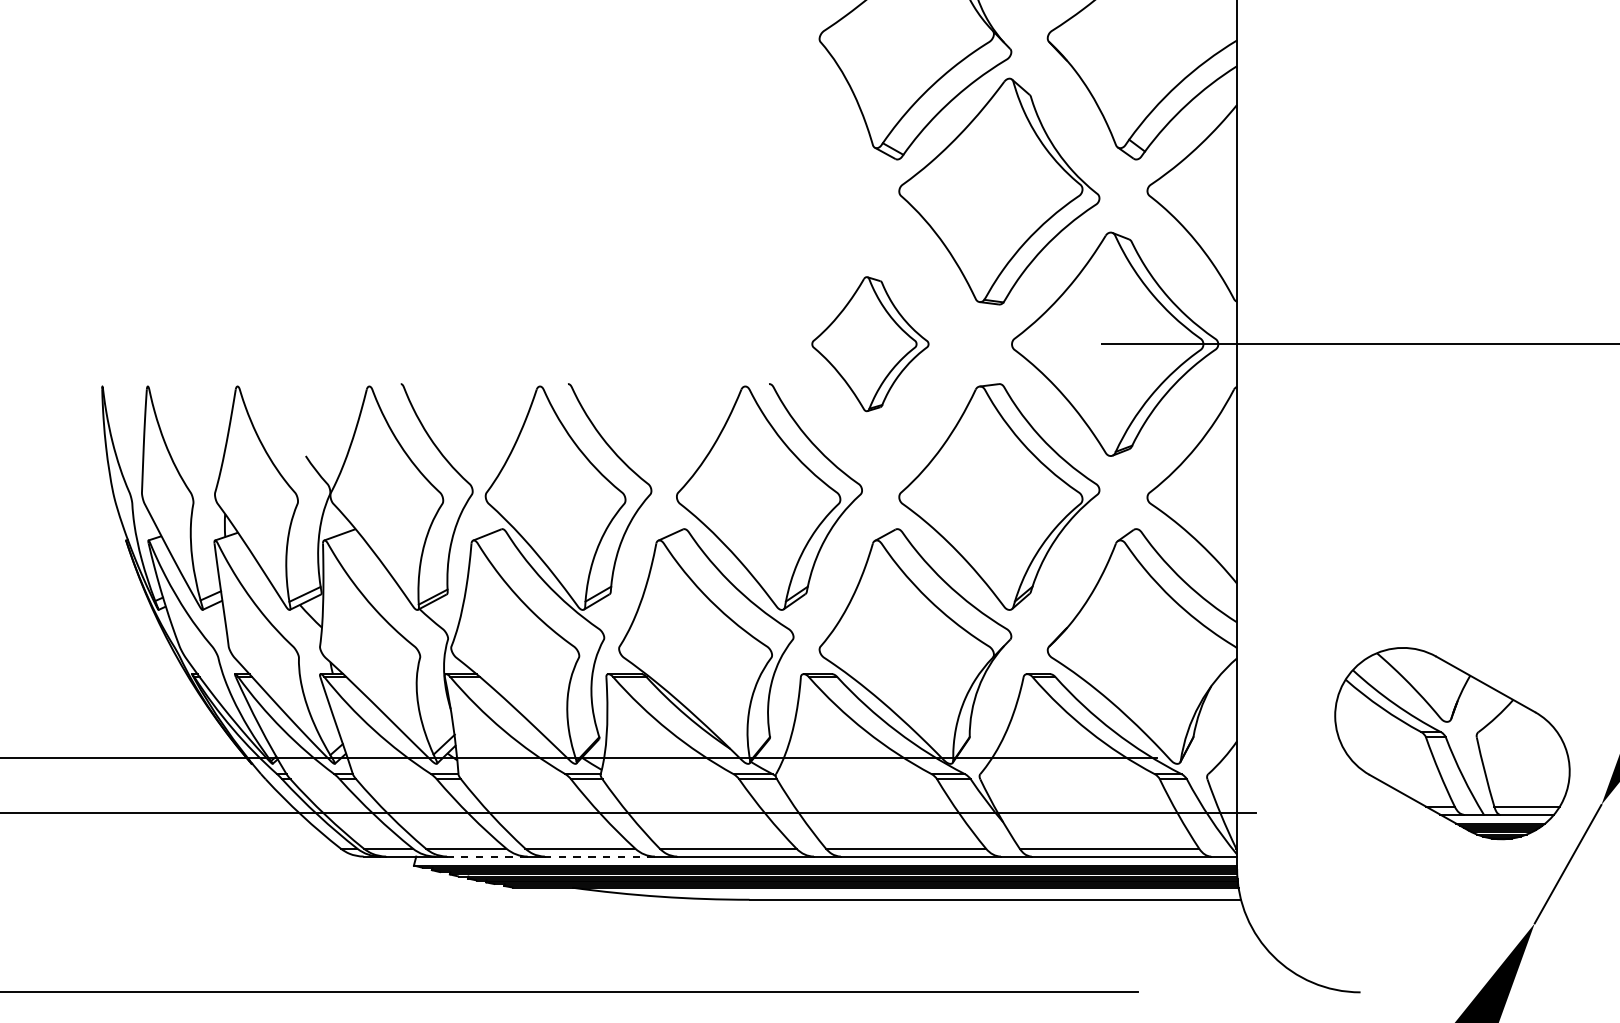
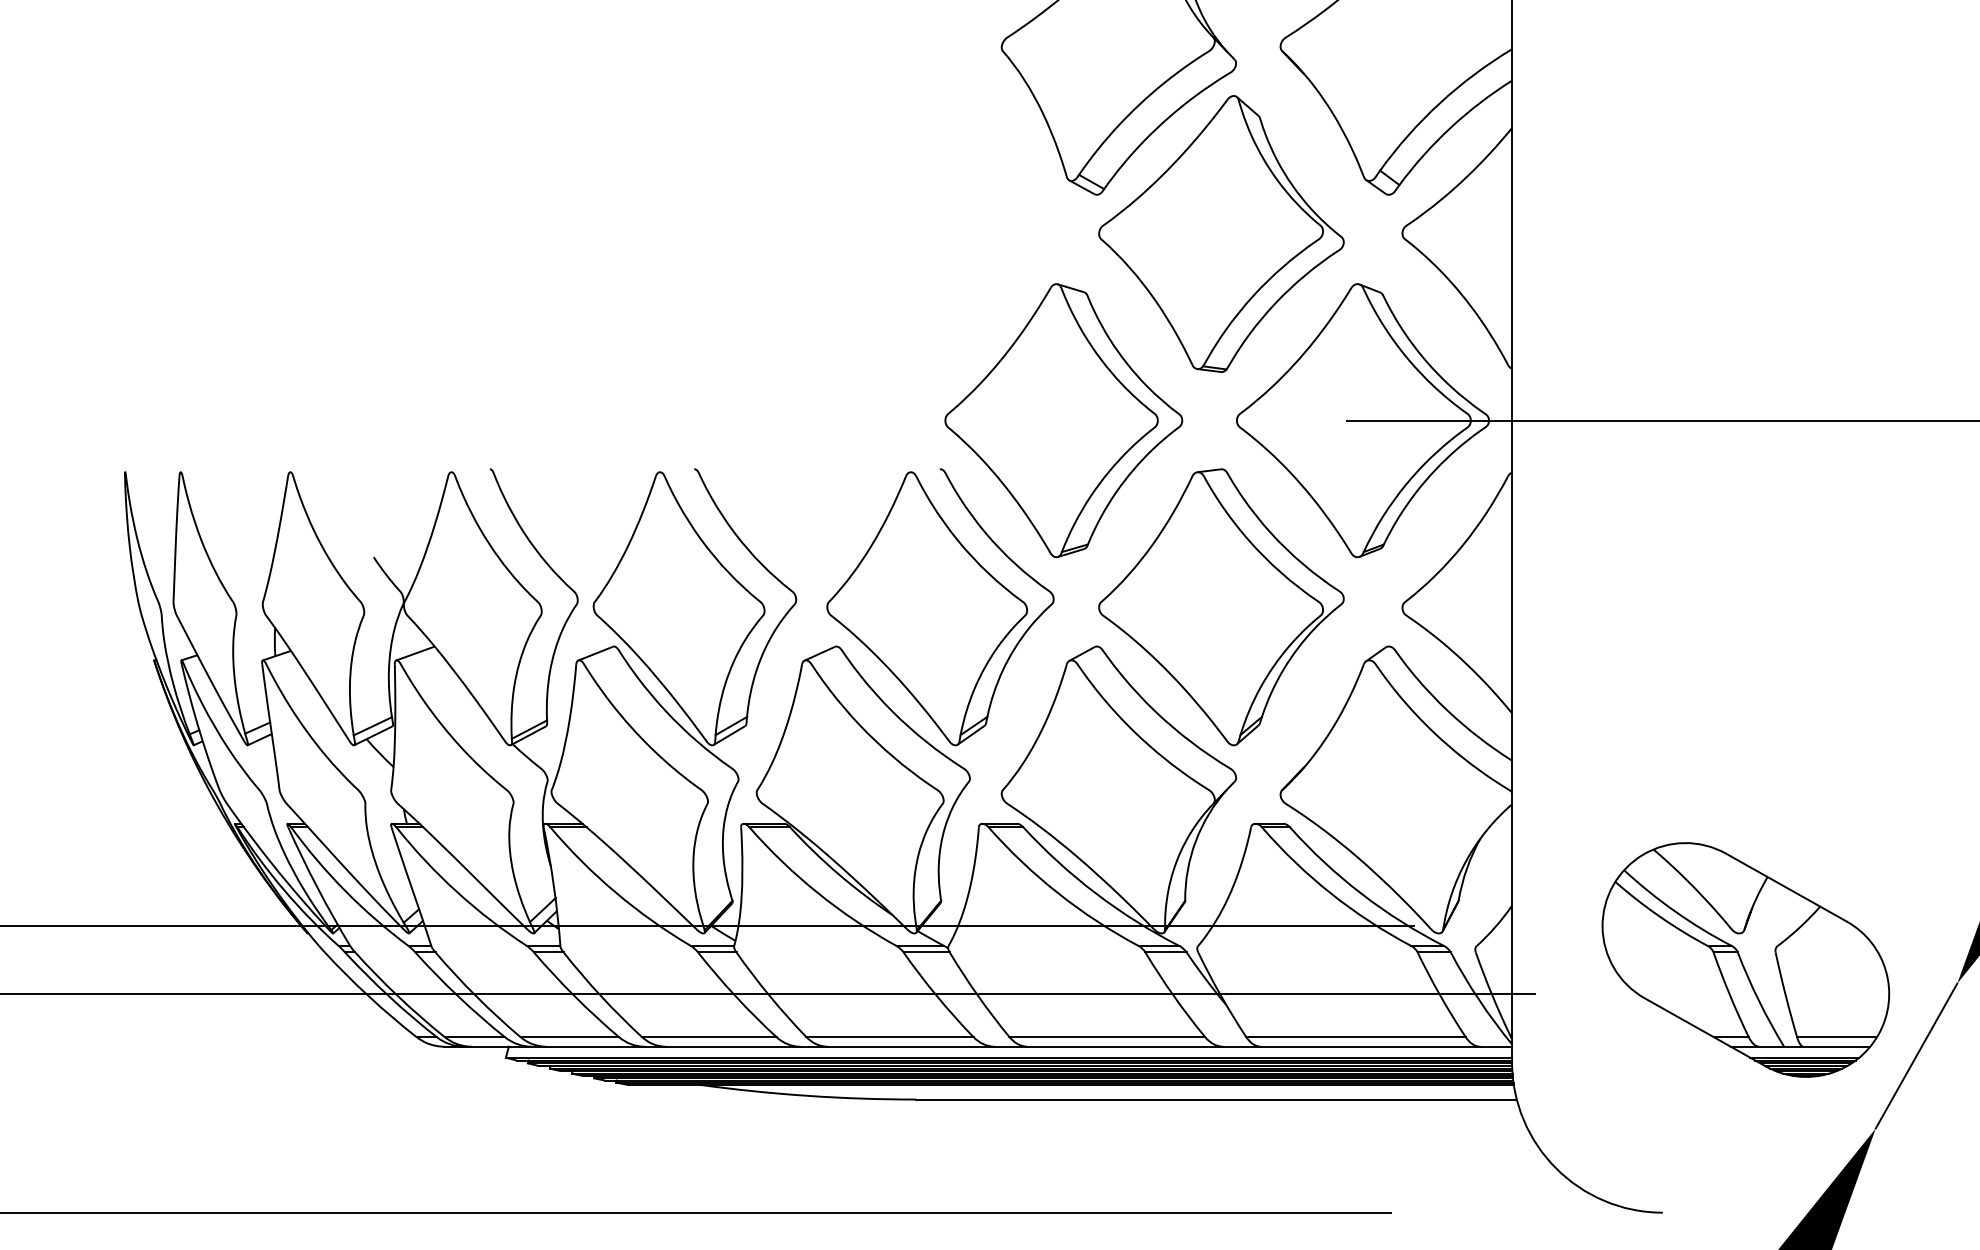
part: (870, 343) -> (1063, 419), size x1.67
part: (1452, 743) -> (1745, 959), moved
line: (486, 856) -> (594, 1046), dashed -> solid
line: (599, 856) -> (732, 1046), dashed -> solid

